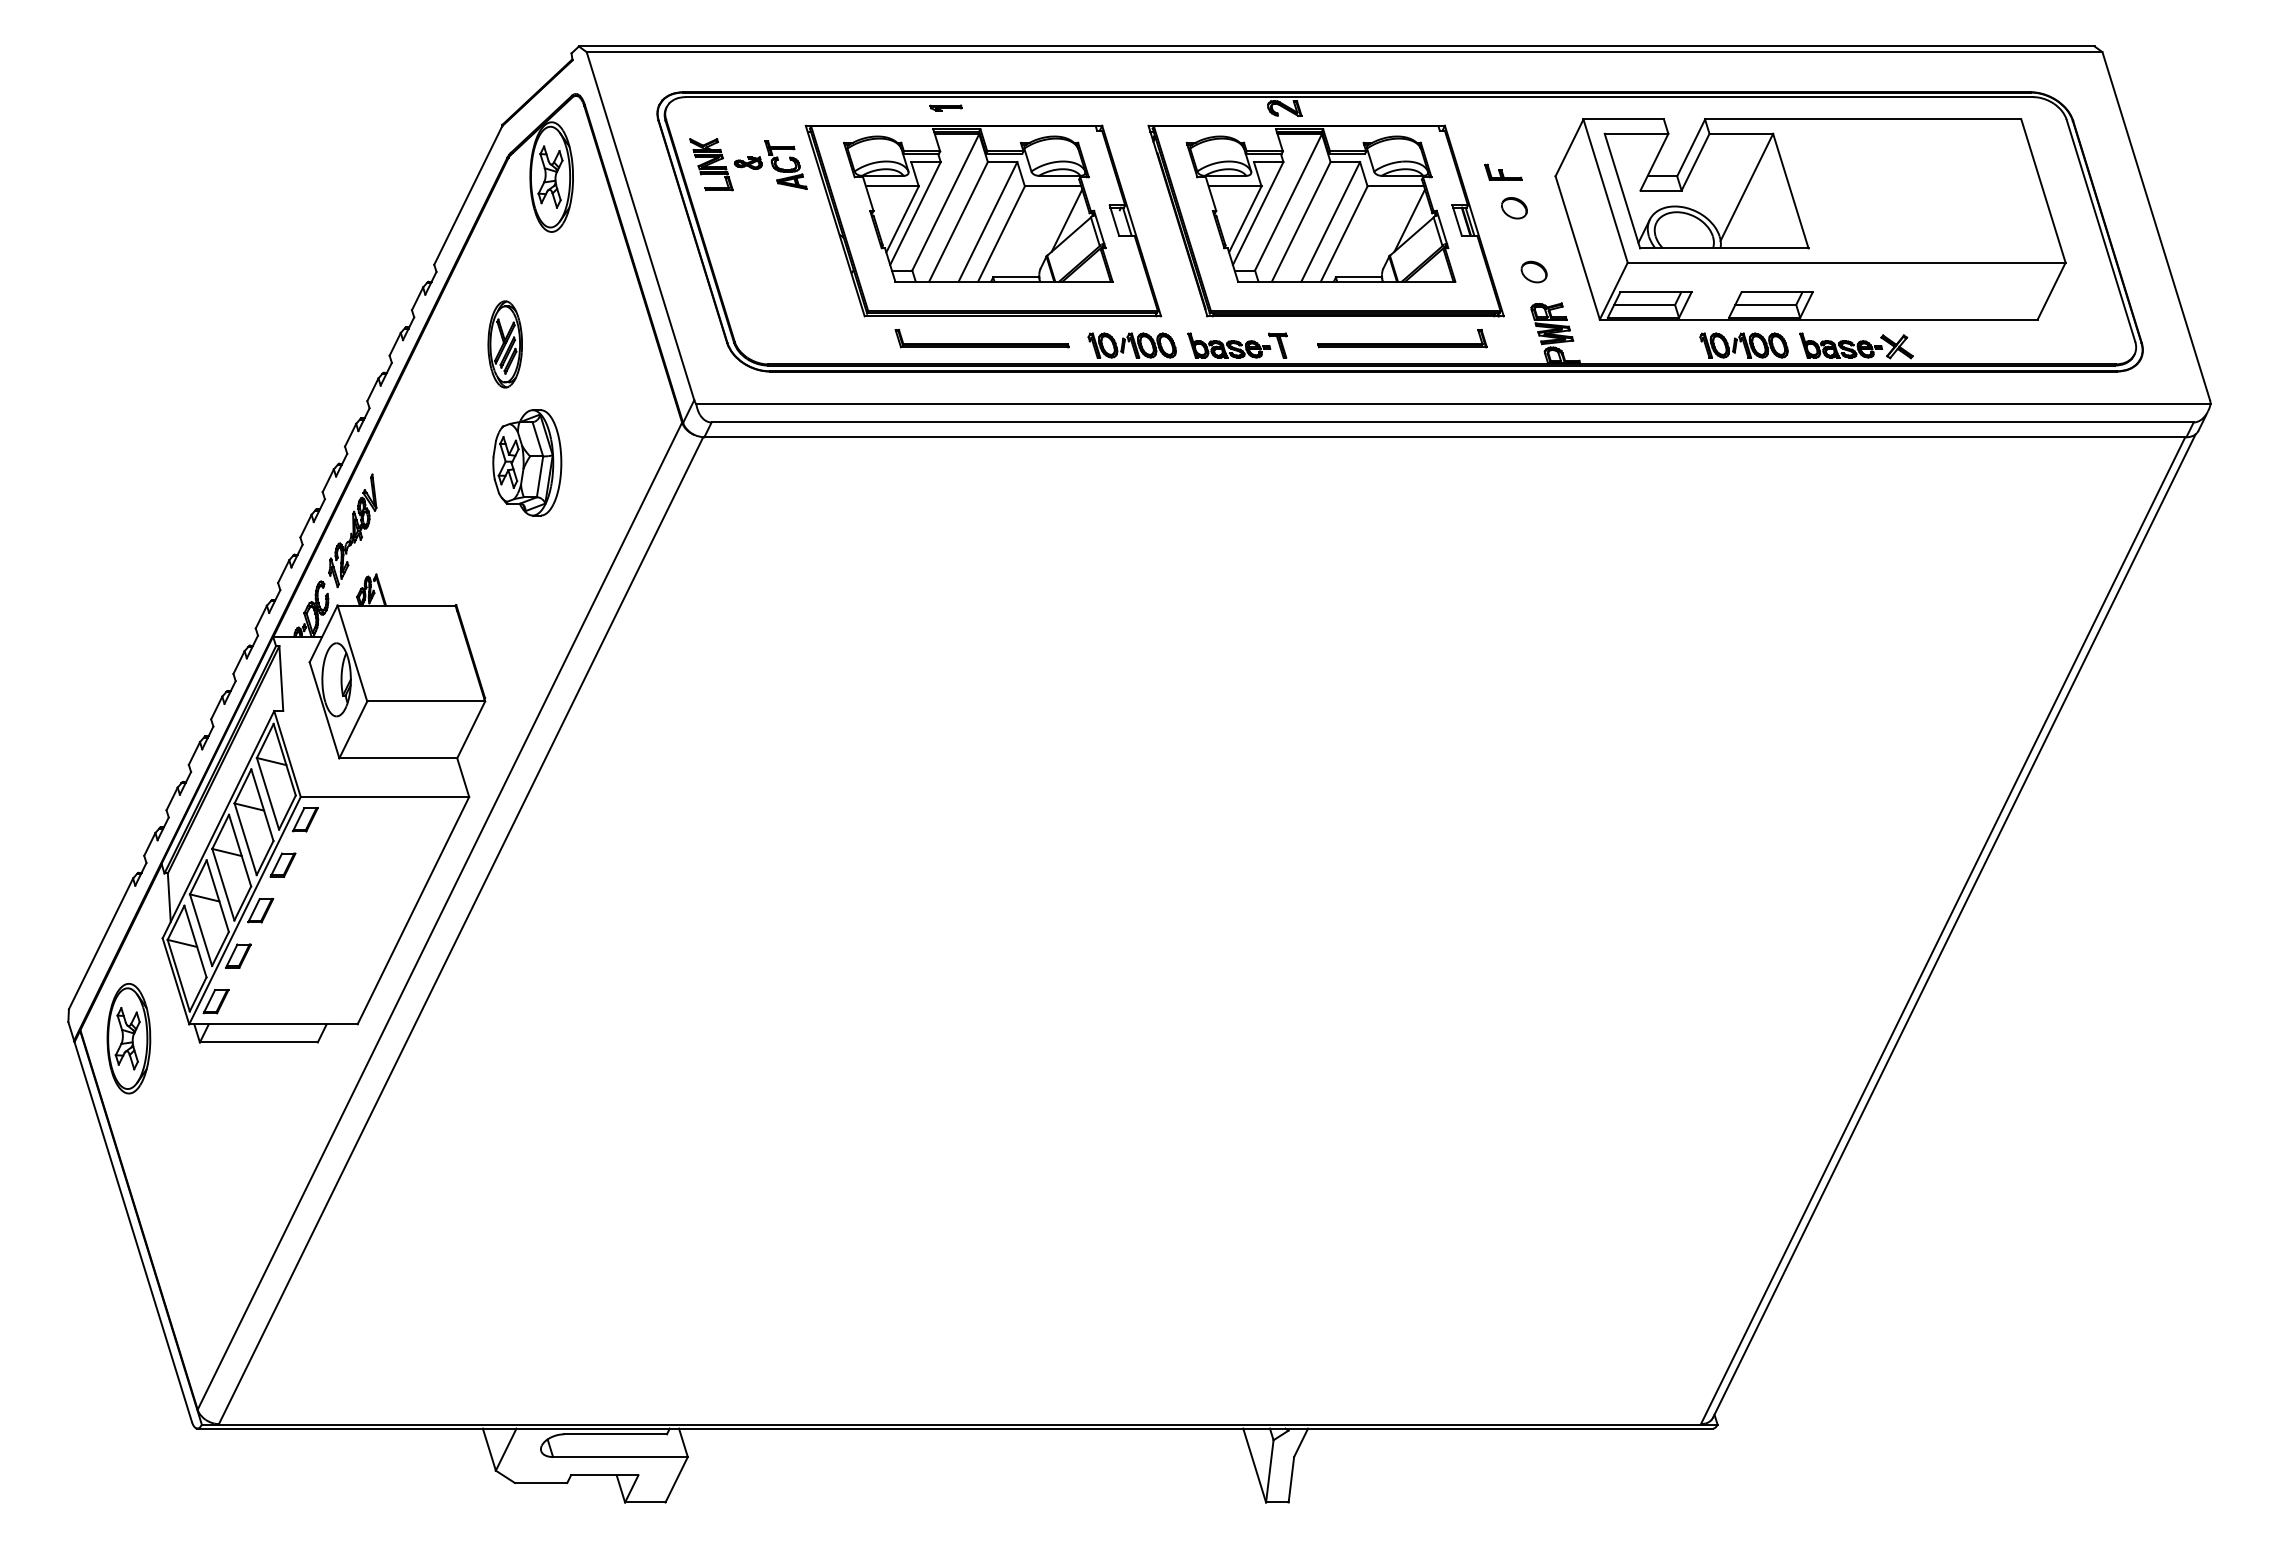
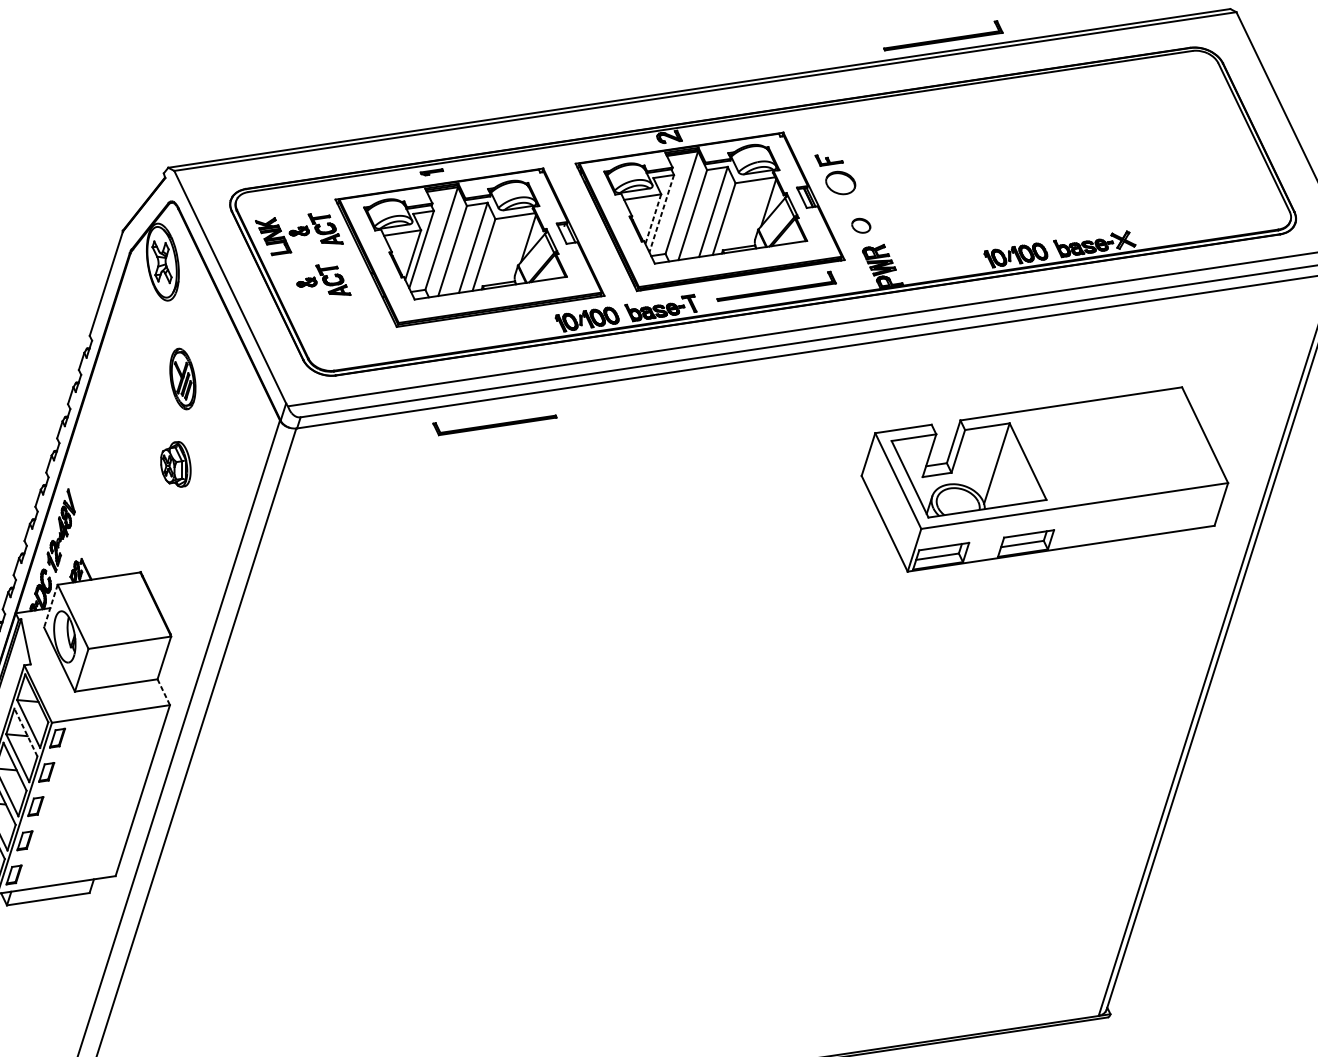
part: (1687, 23) -> (942, 35), added
part: (1514, 208) -> (840, 183), size x1.6
line: (1257, 213) -> (661, 213), solid -> dashed
line: (1245, 219) -> (653, 219), solid -> dashed
part: (1810, 219) -> (1044, 479), moved
part: (770, 237) -> (322, 281), added
part: (981, 338) -> (494, 420), moved
part: (504, 344) -> (182, 379), moved
part: (527, 462) -> (175, 464), size x0.6
line: (323, 633) -> (50, 605), solid -> dashed
line: (463, 778) -> (164, 692), solid -> dashed
line: (262, 804) -> (25, 732), solid -> dashed

